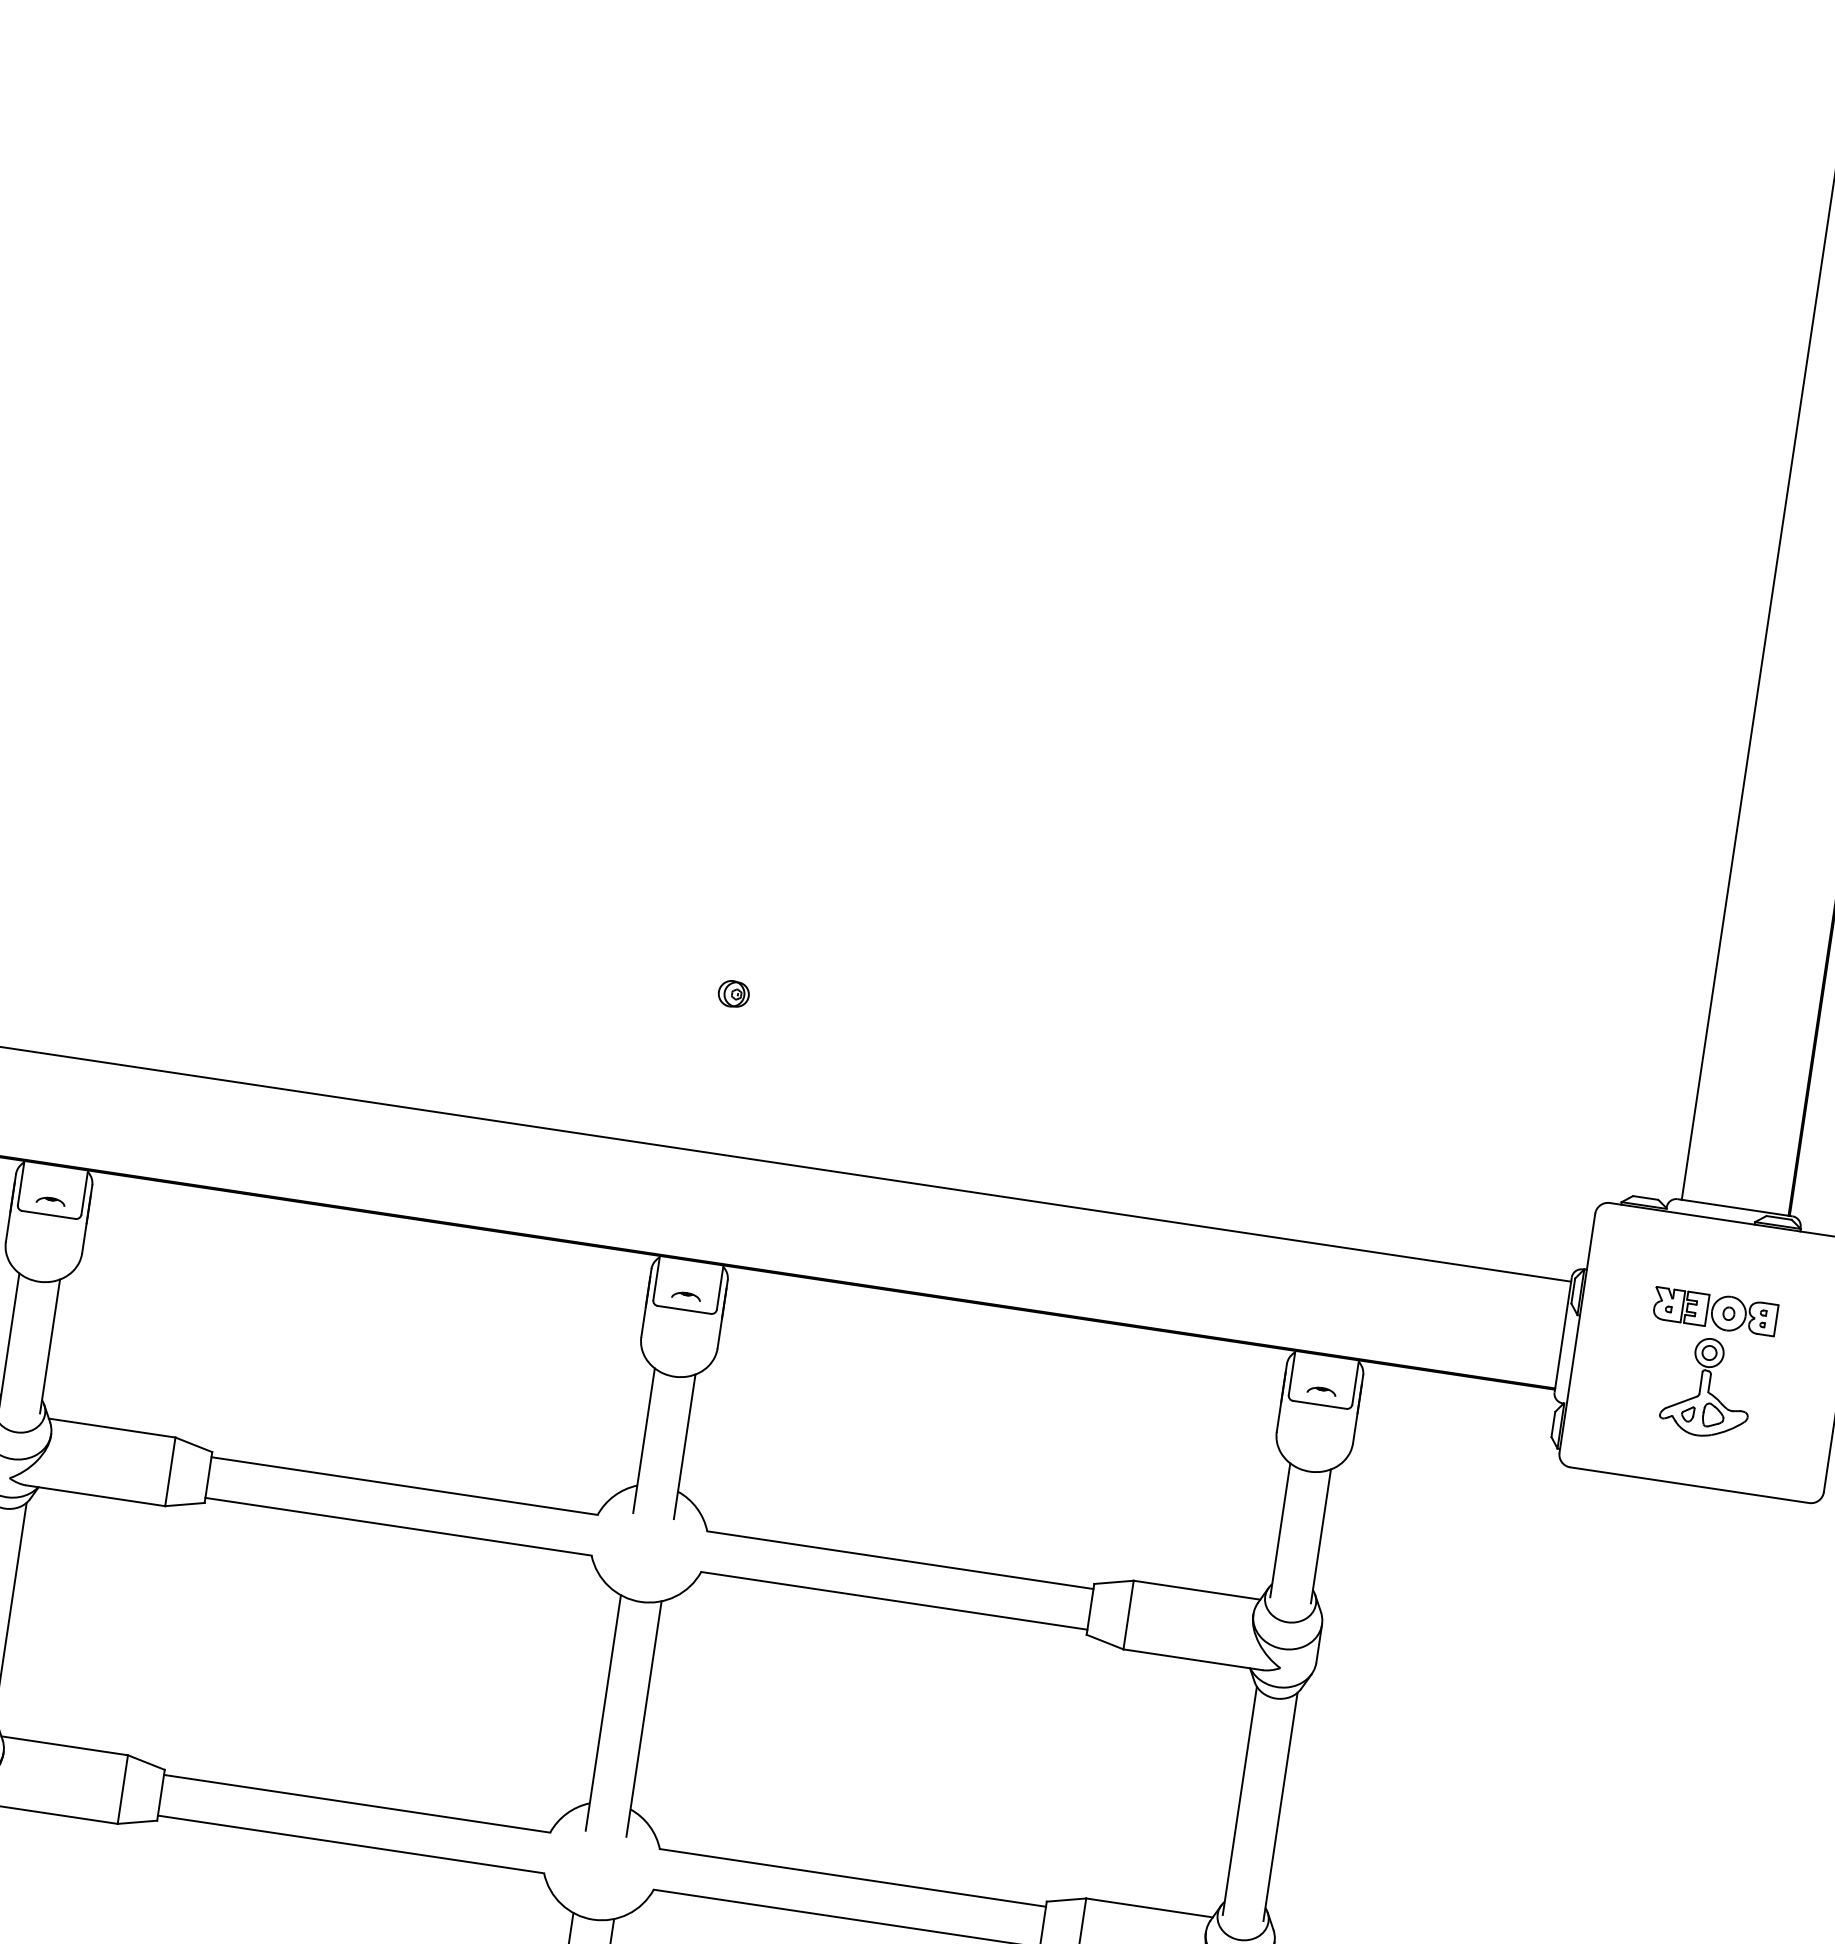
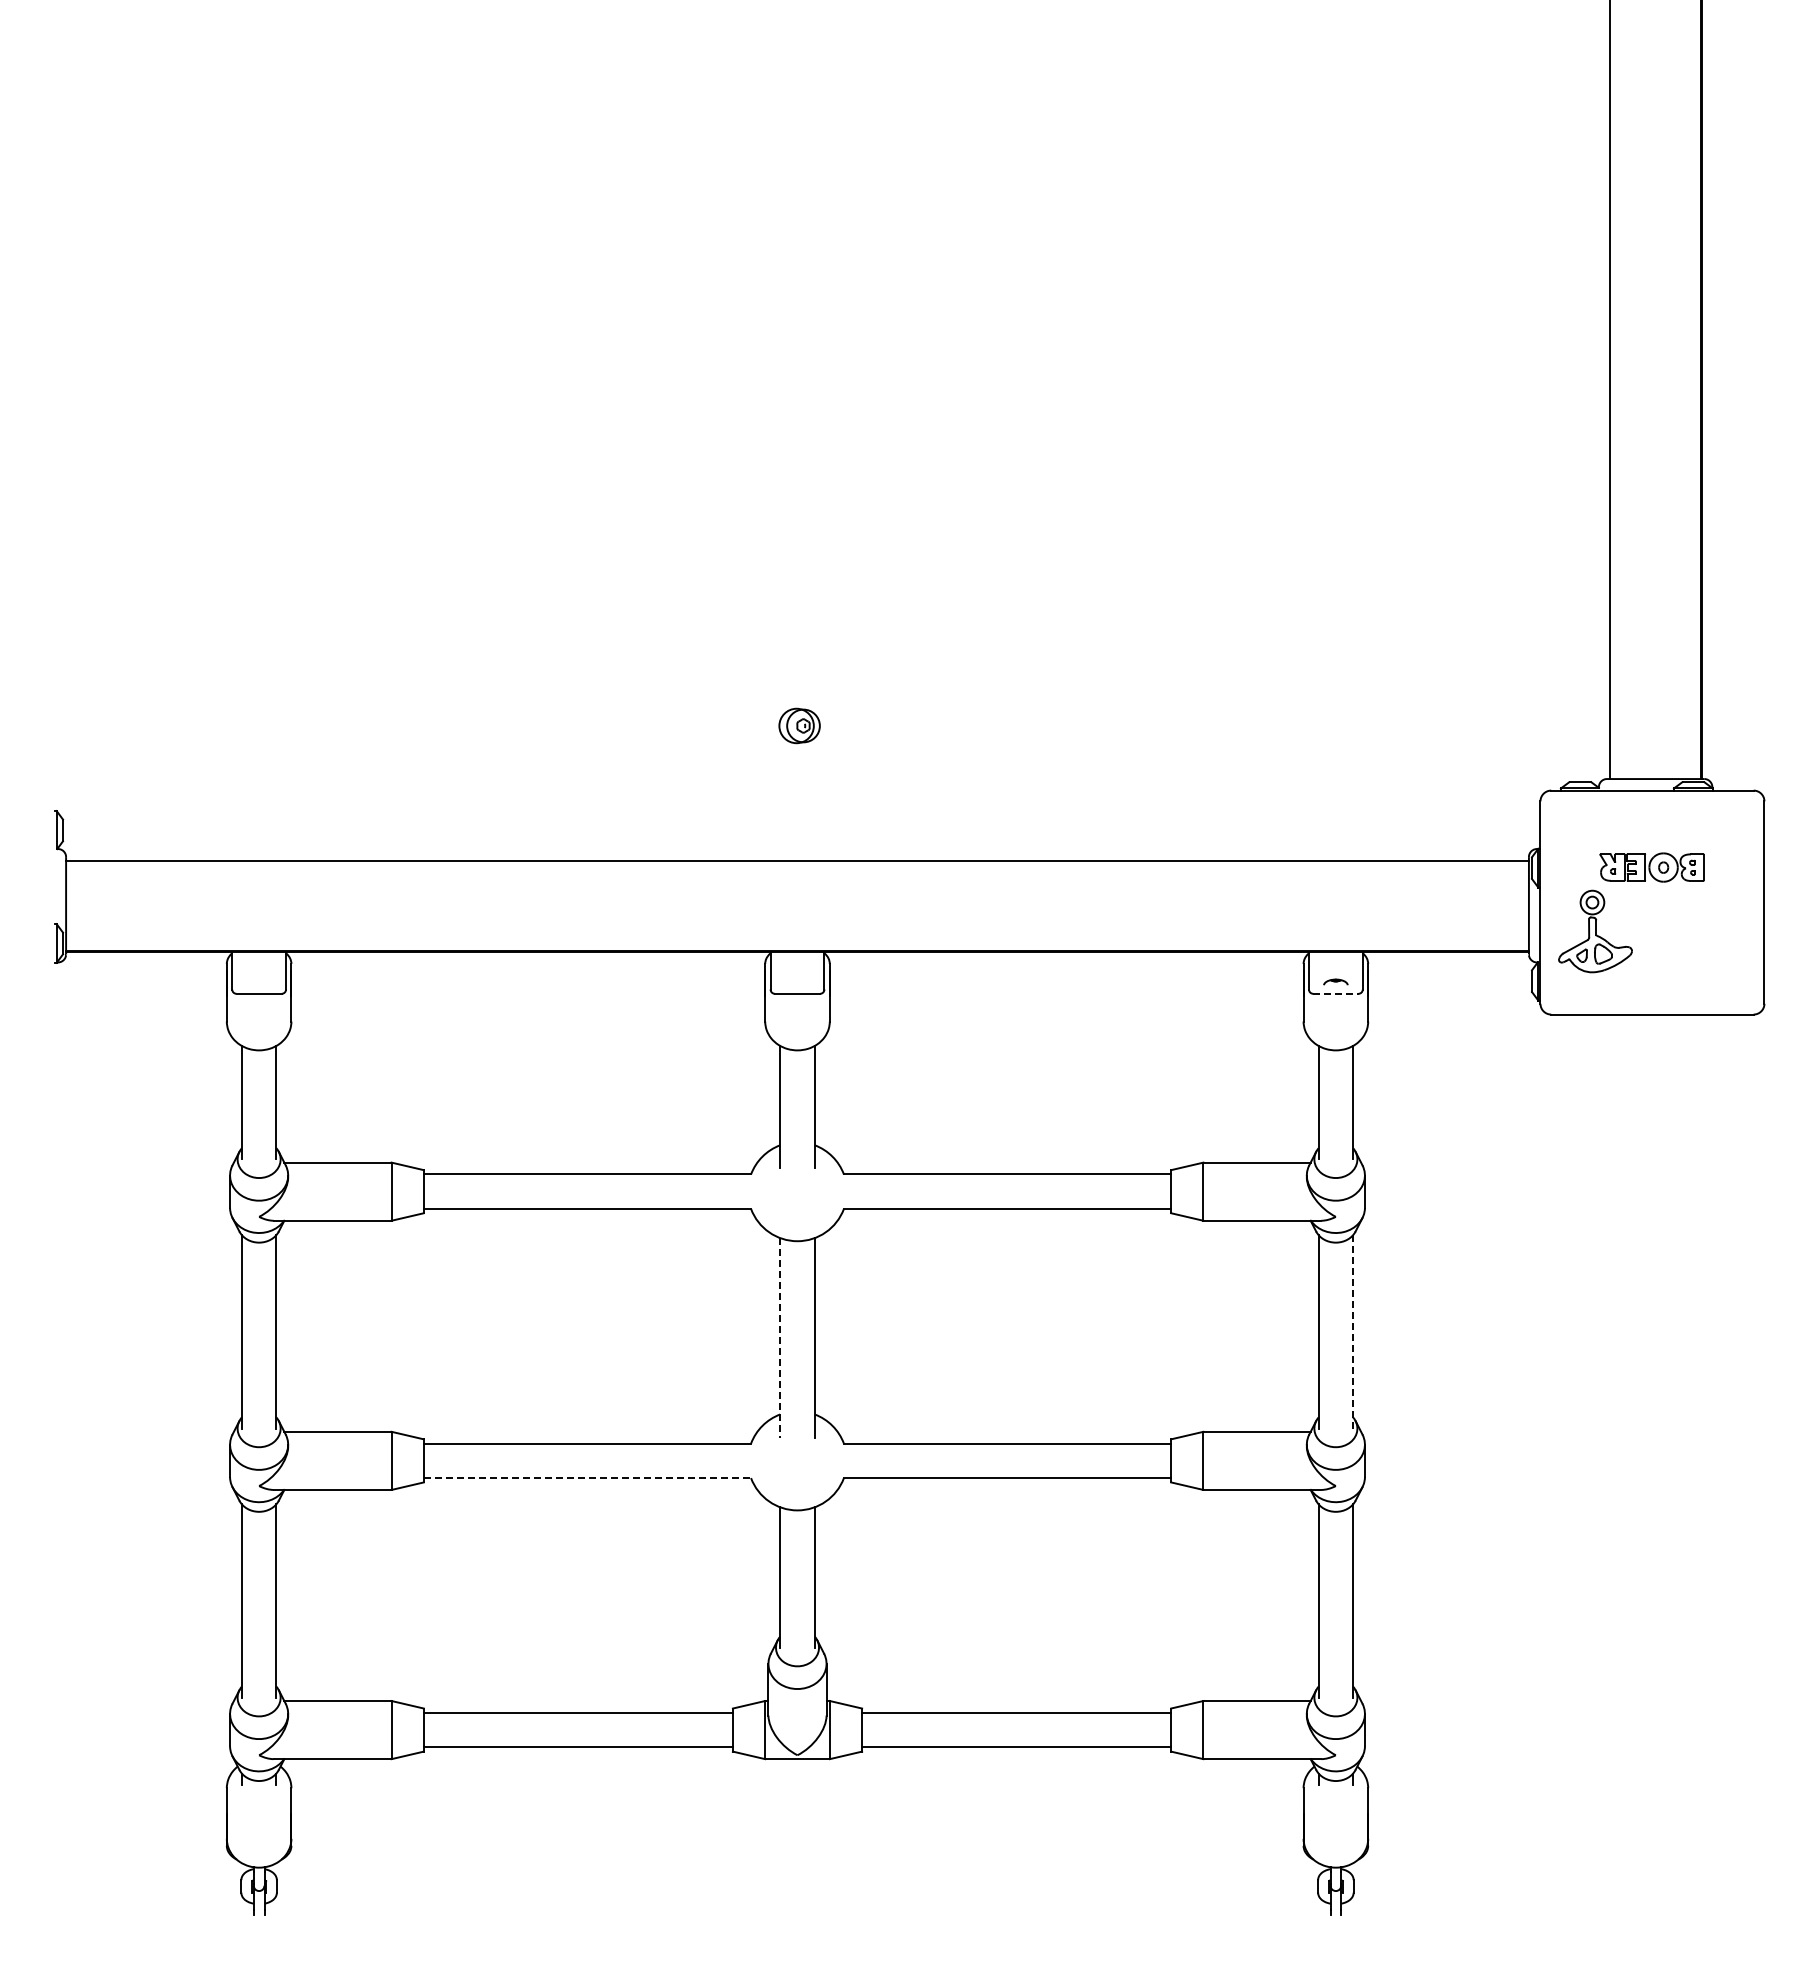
part: (732, 993) -> (798, 725), size x1.6
part: (50, 1200) -> (258, 981), removed
part: (686, 1295) -> (797, 981), removed
part: (1708, 1387) -> (1595, 931), moved
line: (1319, 1404) -> (1335, 993), solid -> dashed
line: (603, 1712) -> (780, 1337), solid -> dashed
line: (1281, 1806) -> (1353, 1331), solid -> dashed
line: (351, 1844) -> (587, 1478), solid -> dashed

